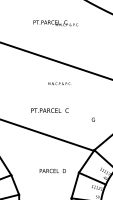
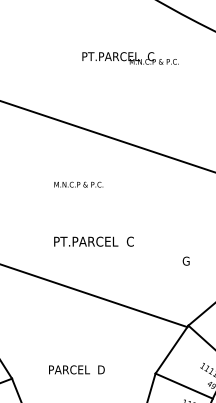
text: (55, 23) -> (129, 58), moved
text: (59, 83) -> (78, 184), moved
text: (52, 171) -> (76, 370), moved

